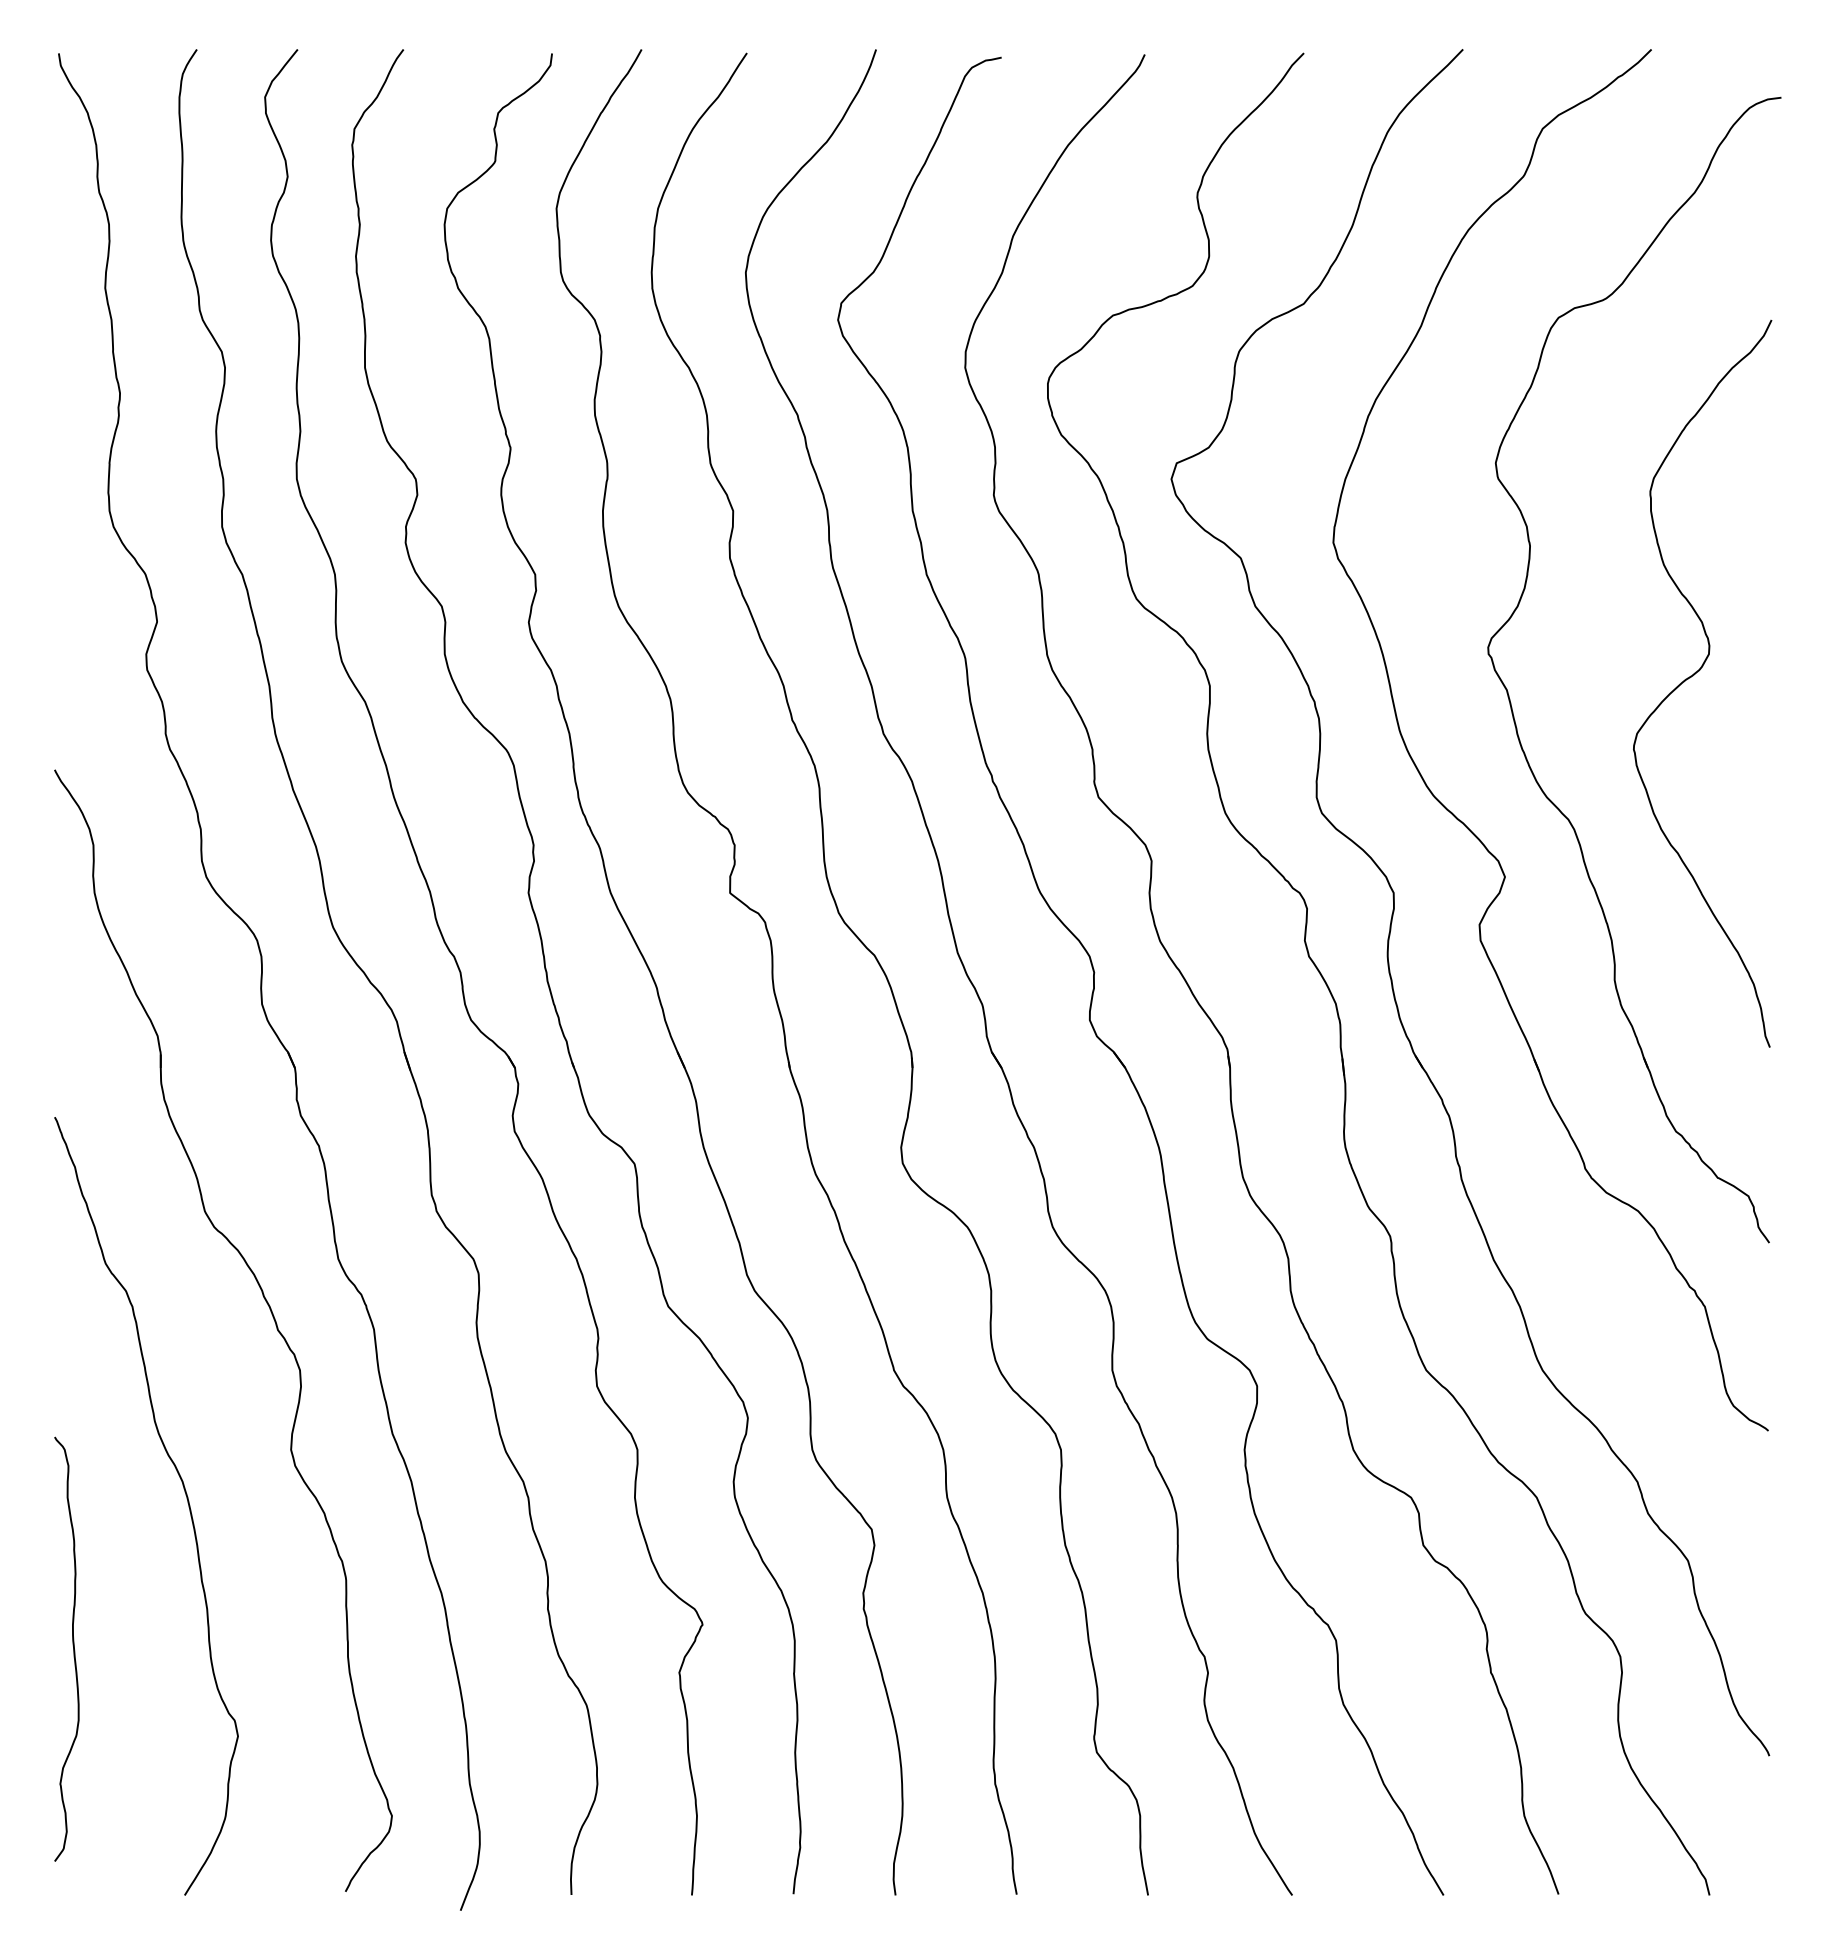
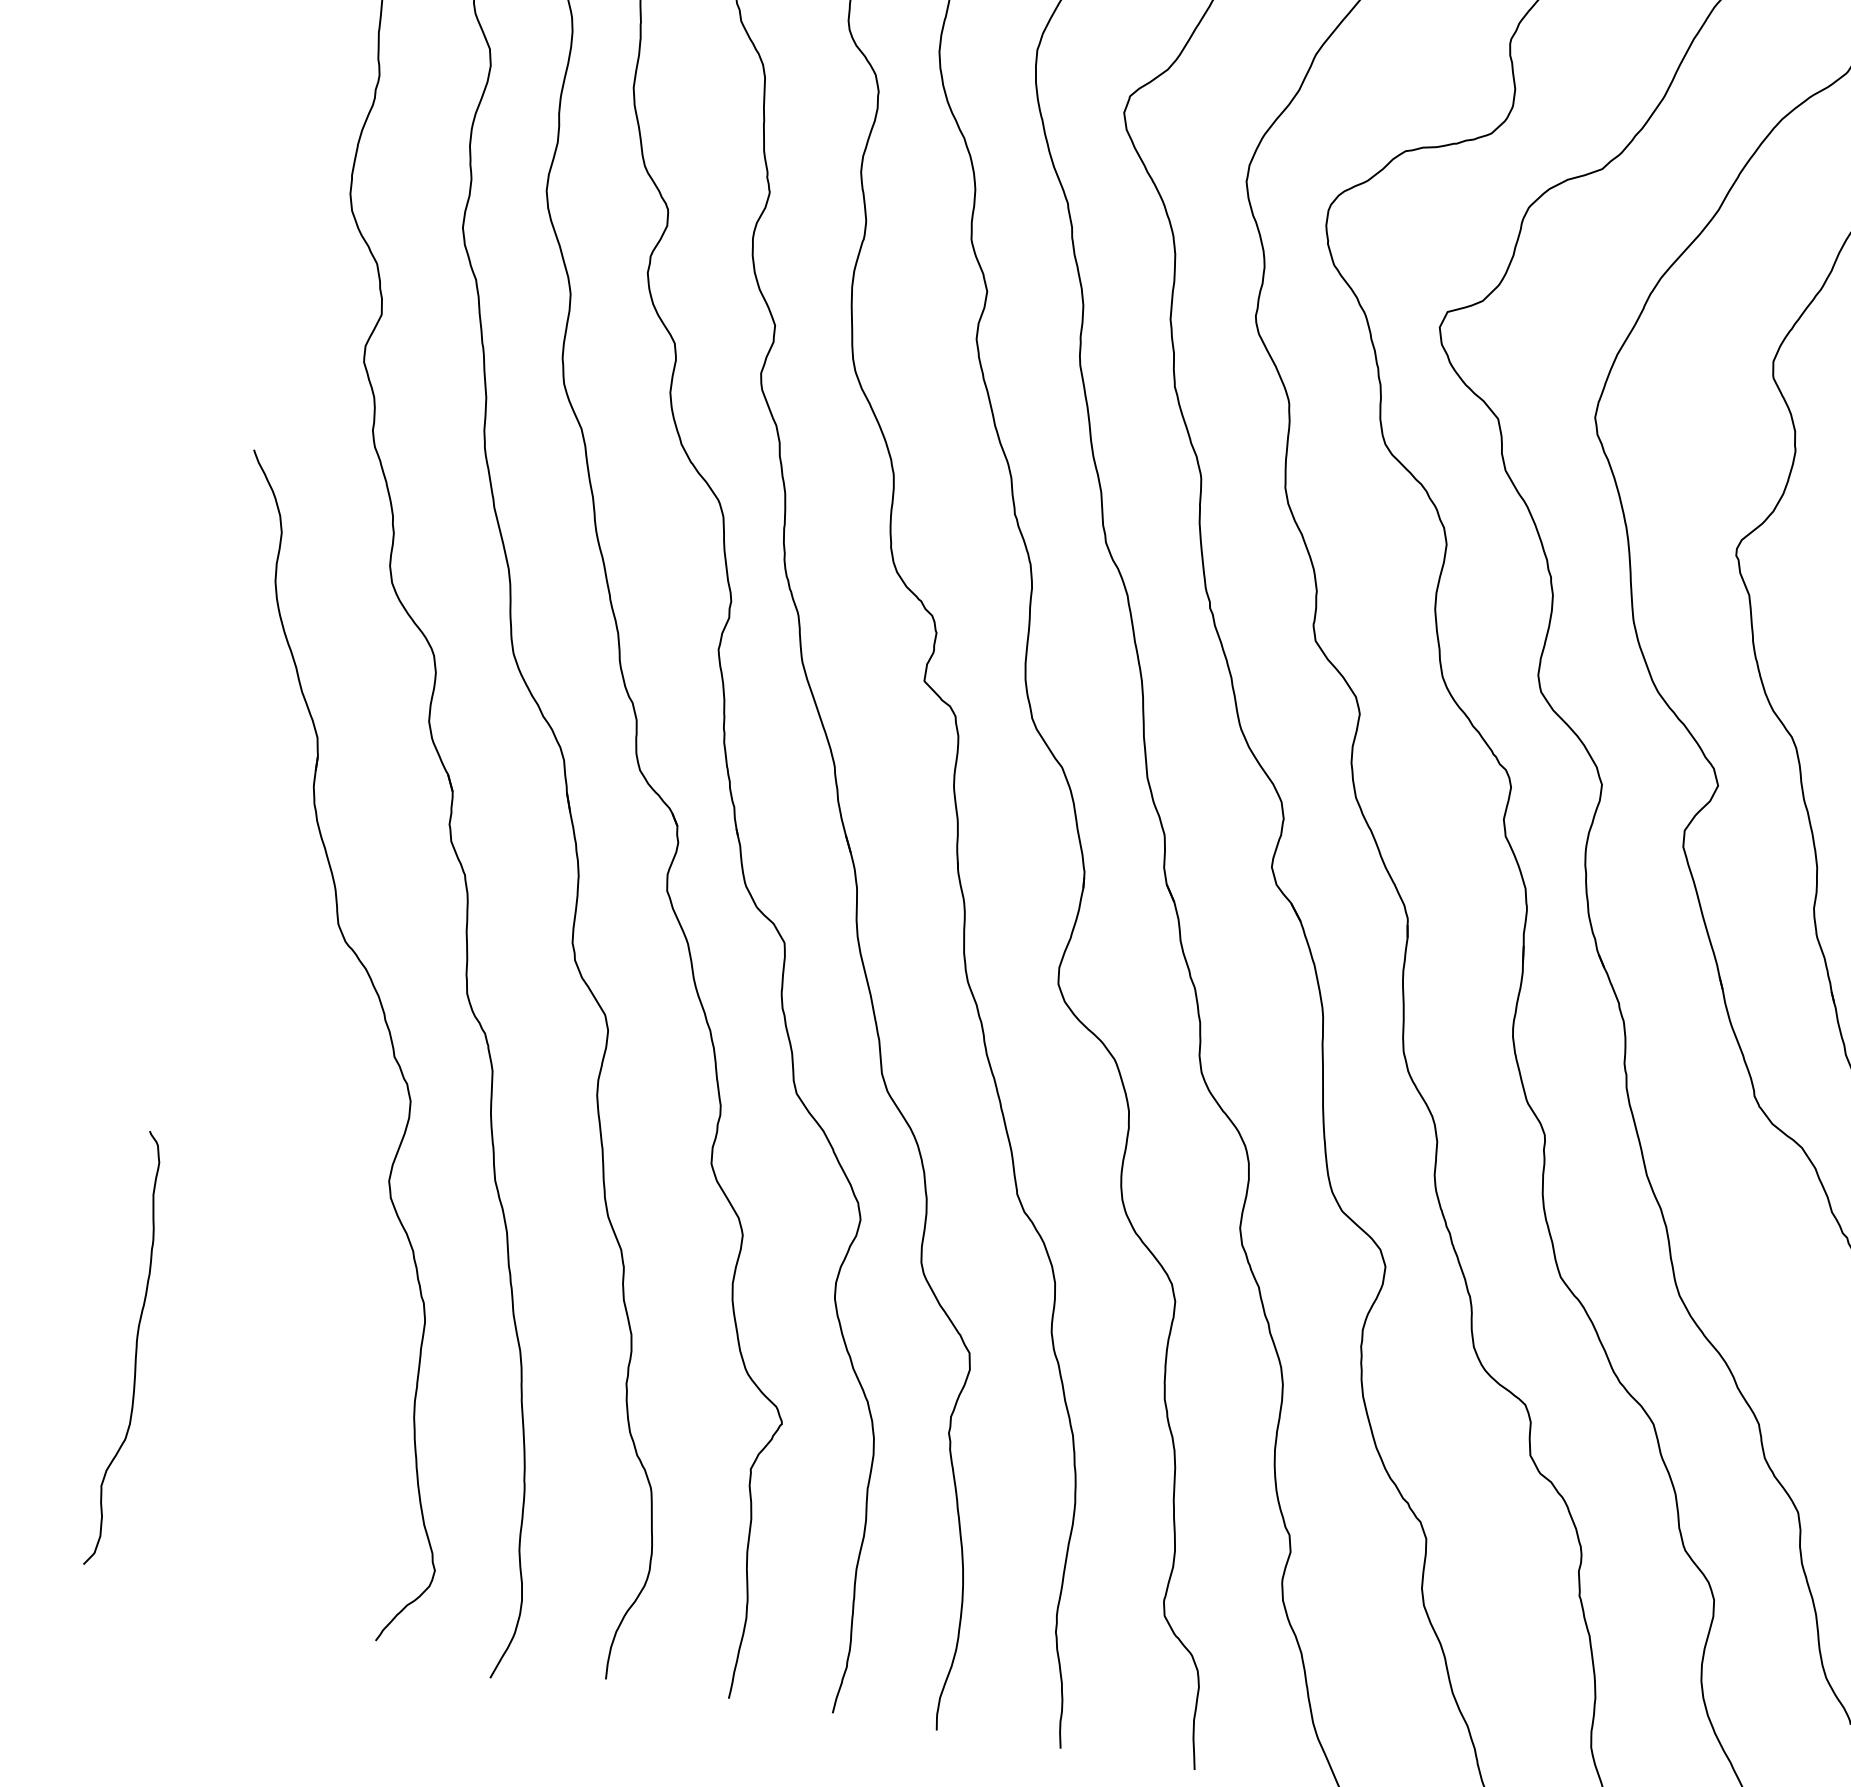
curve: (184, 1492) -> (273, 1207), removed

